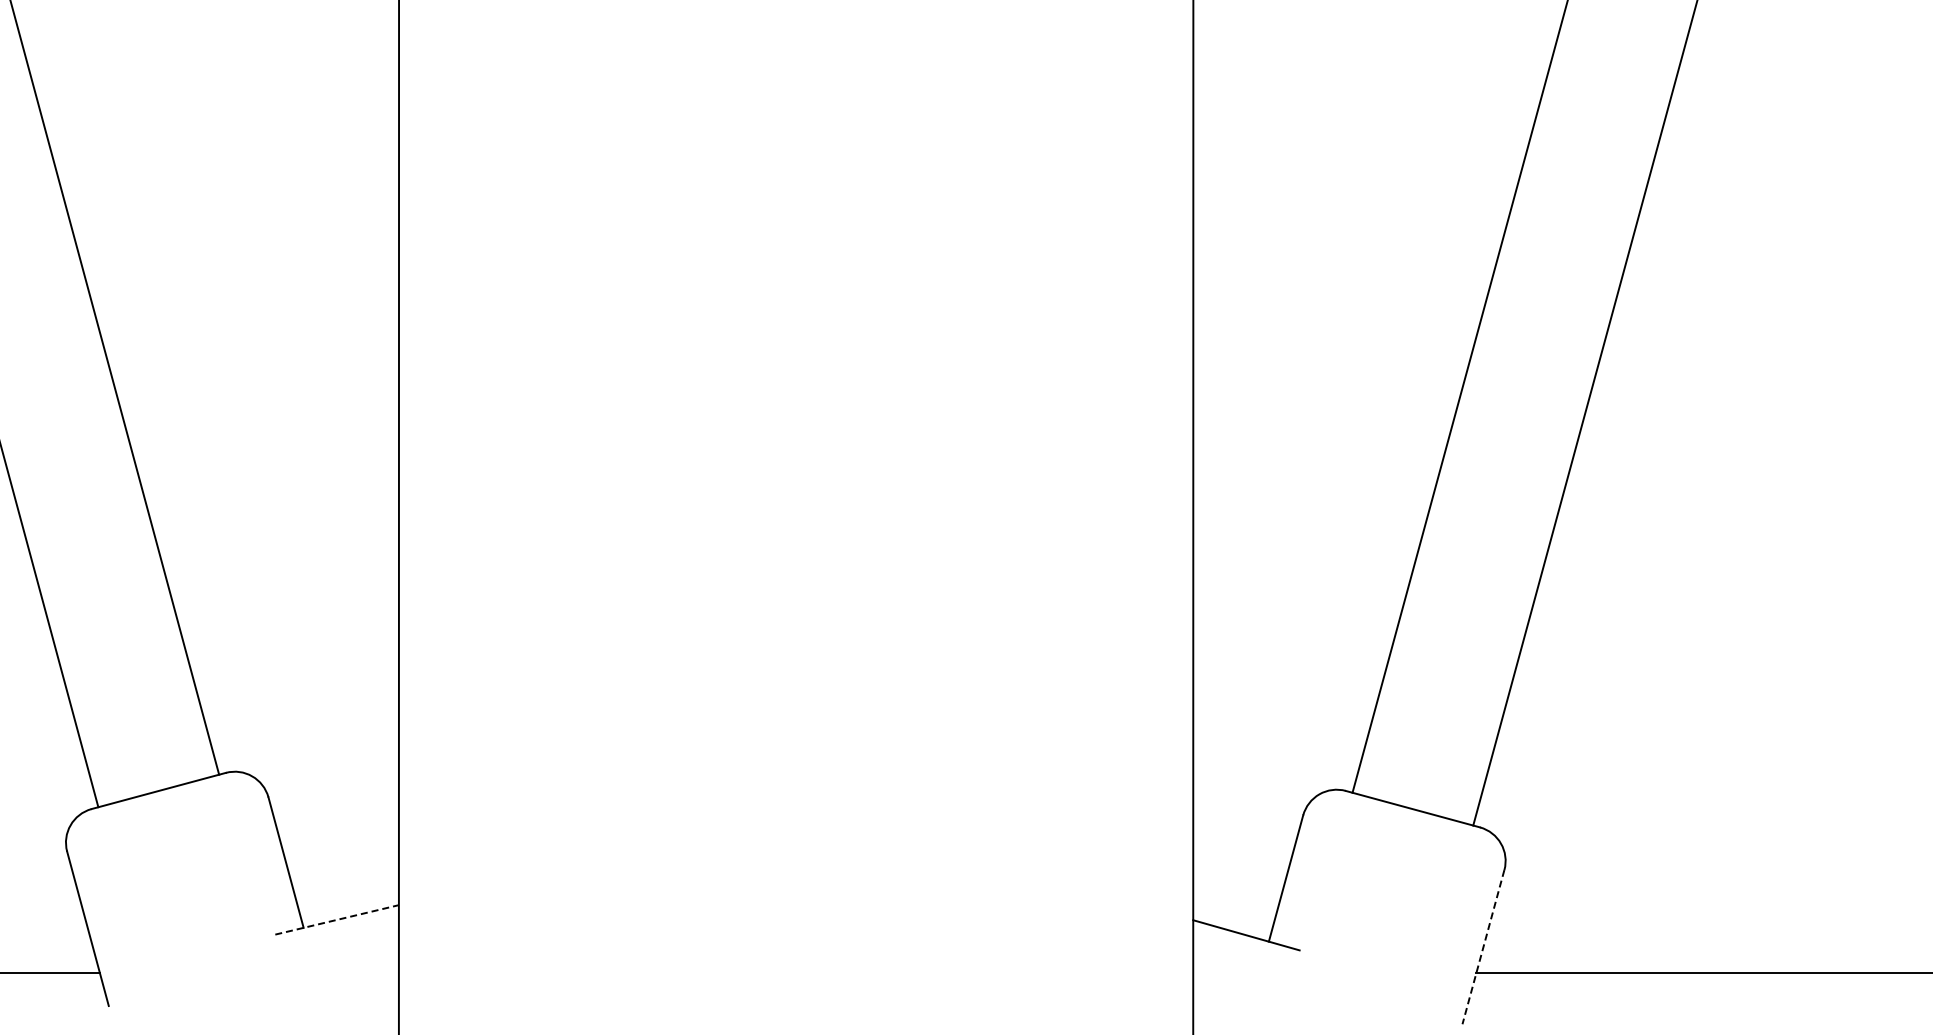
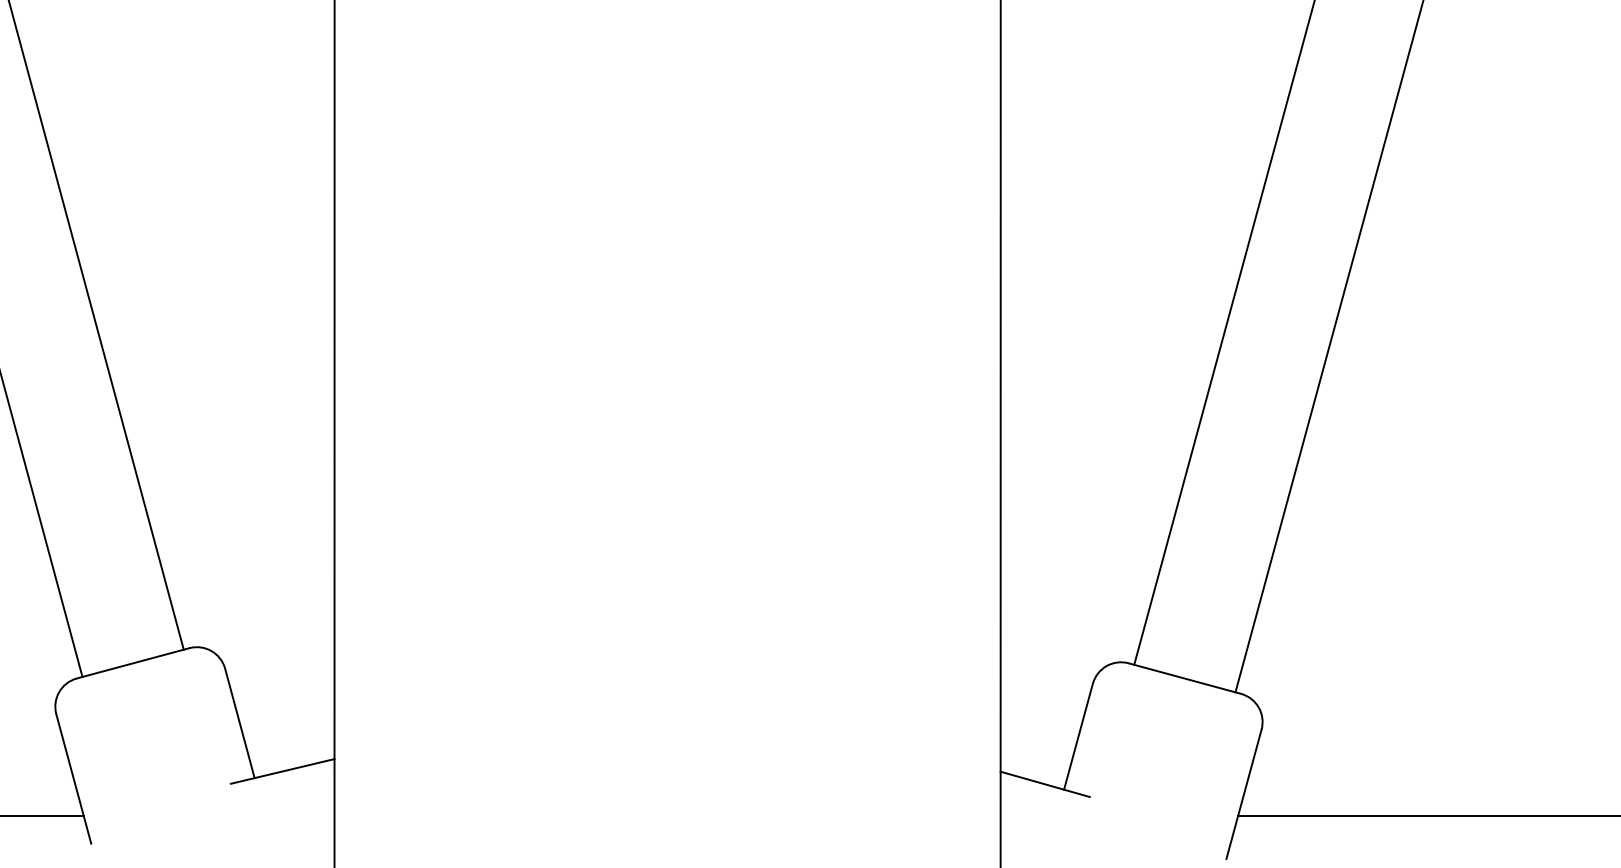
line: (337, 919) -> (283, 771), dashed -> solid
line: (1483, 947) -> (1244, 794), dashed -> solid

